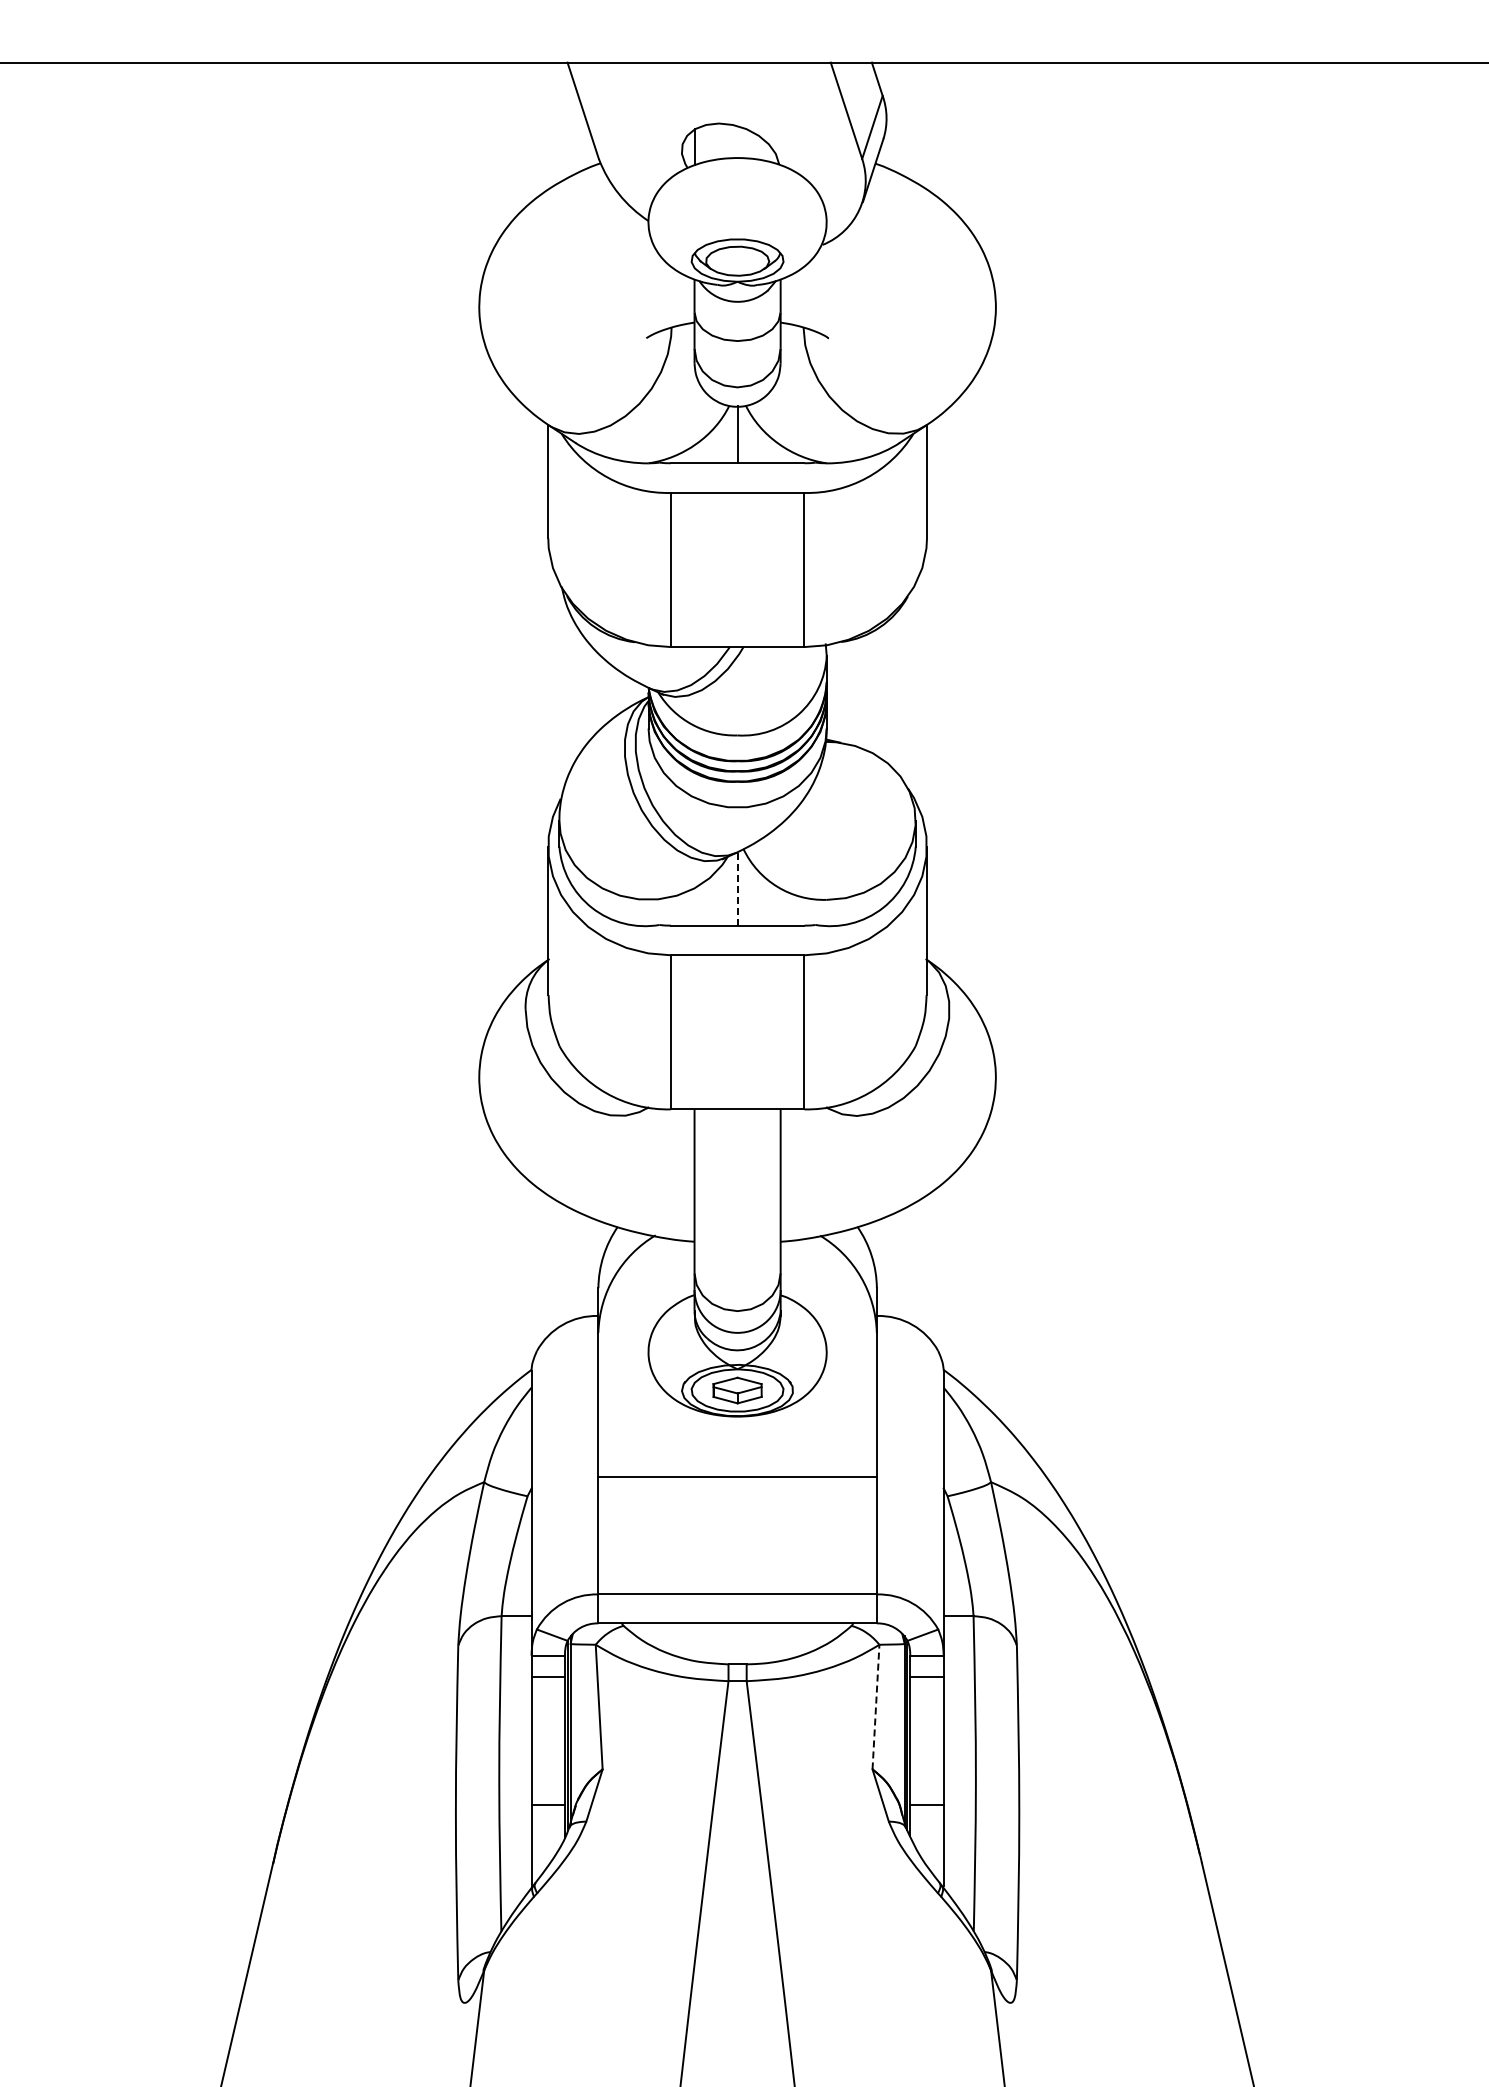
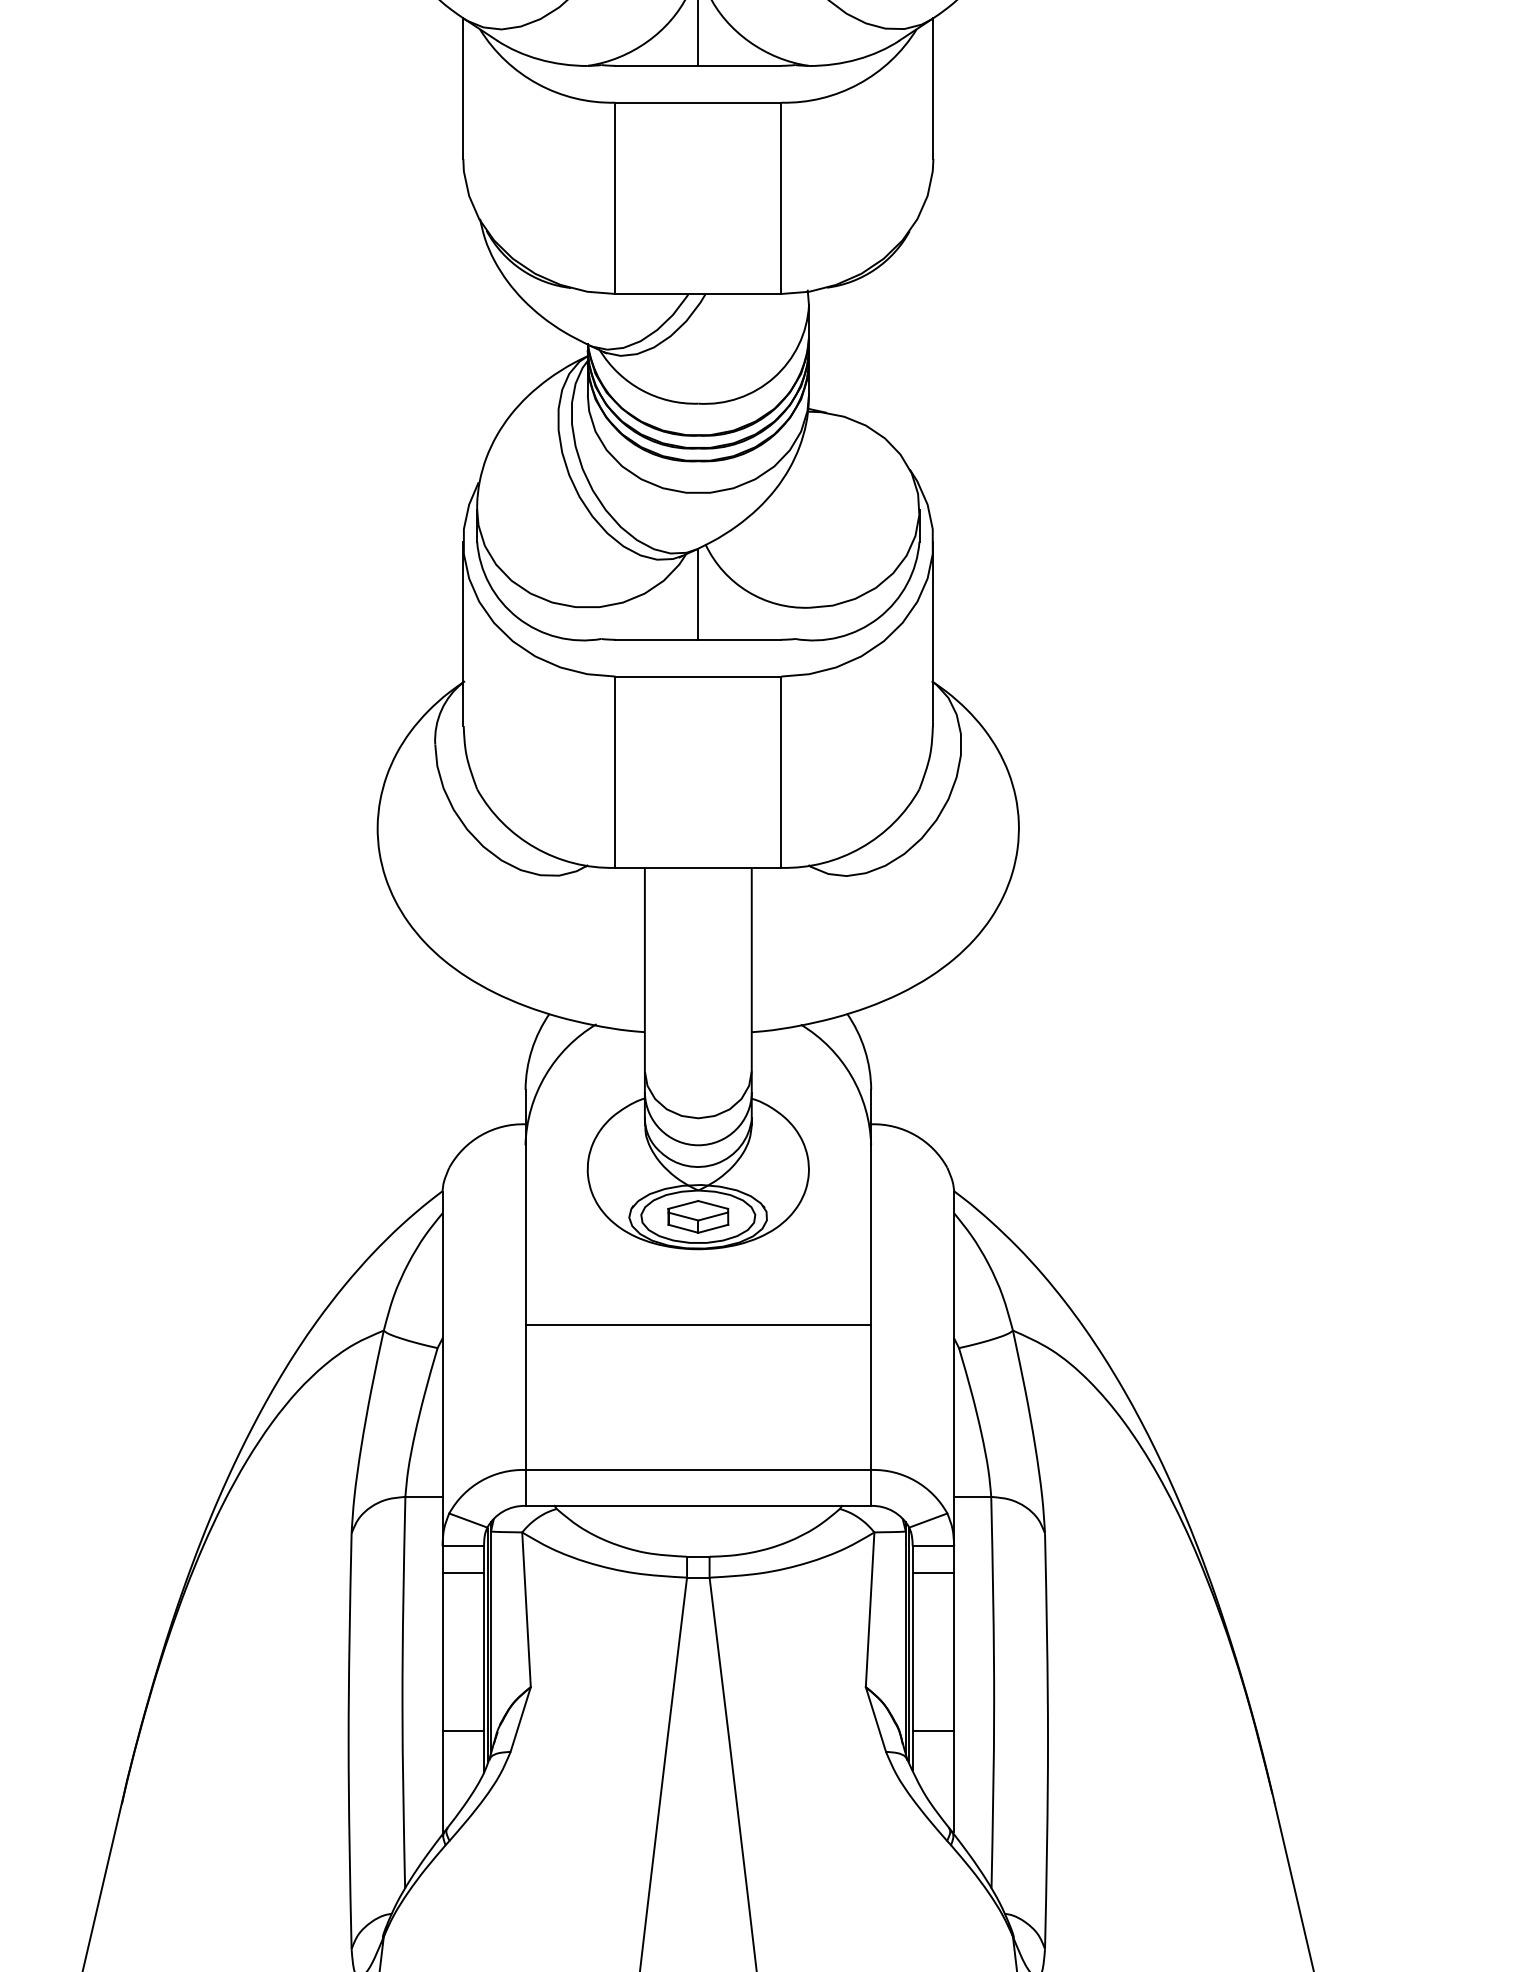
line: (737, 888) -> (698, 593), dashed -> solid
line: (876, 1706) -> (870, 1609), dashed -> solid

